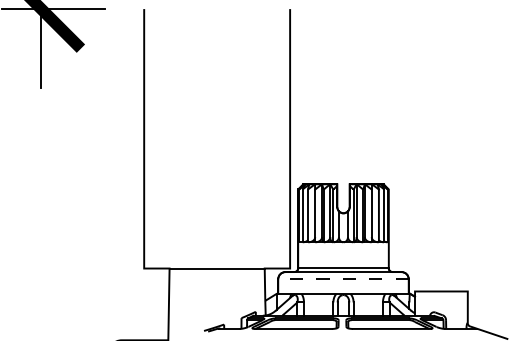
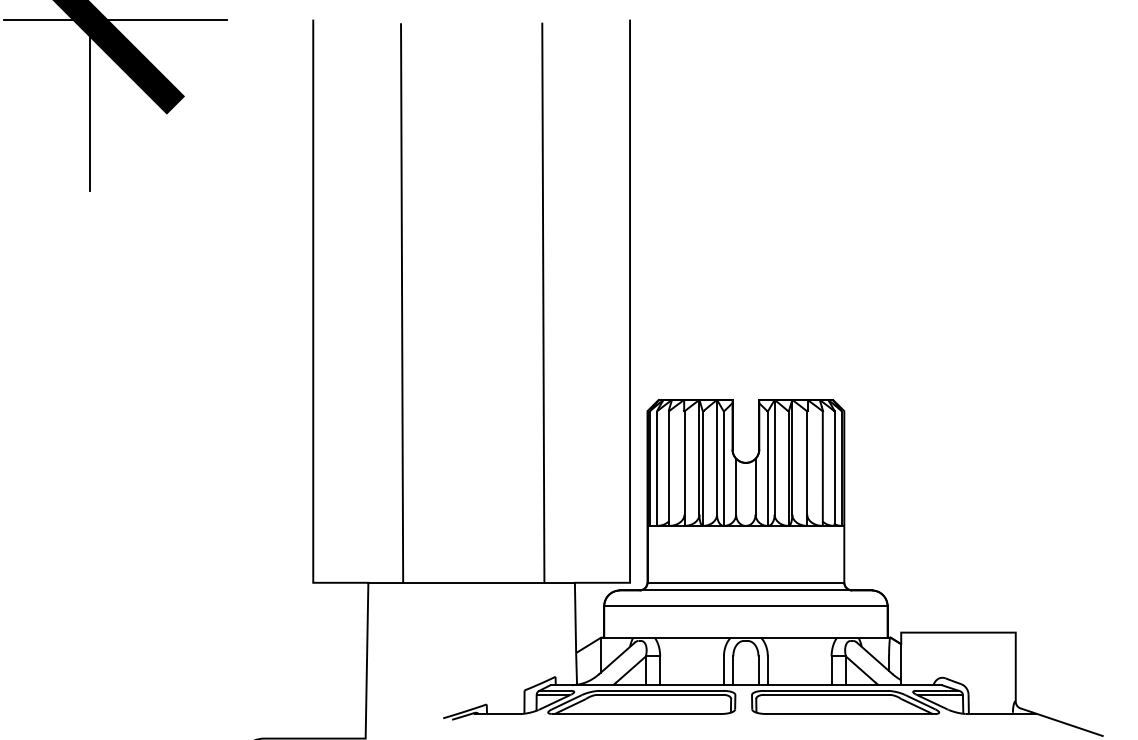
line: (184, 139) -> (400, 302), added
line: (249, 139) -> (541, 302), added
line: (342, 279) -> (743, 606), dashed -> solid

